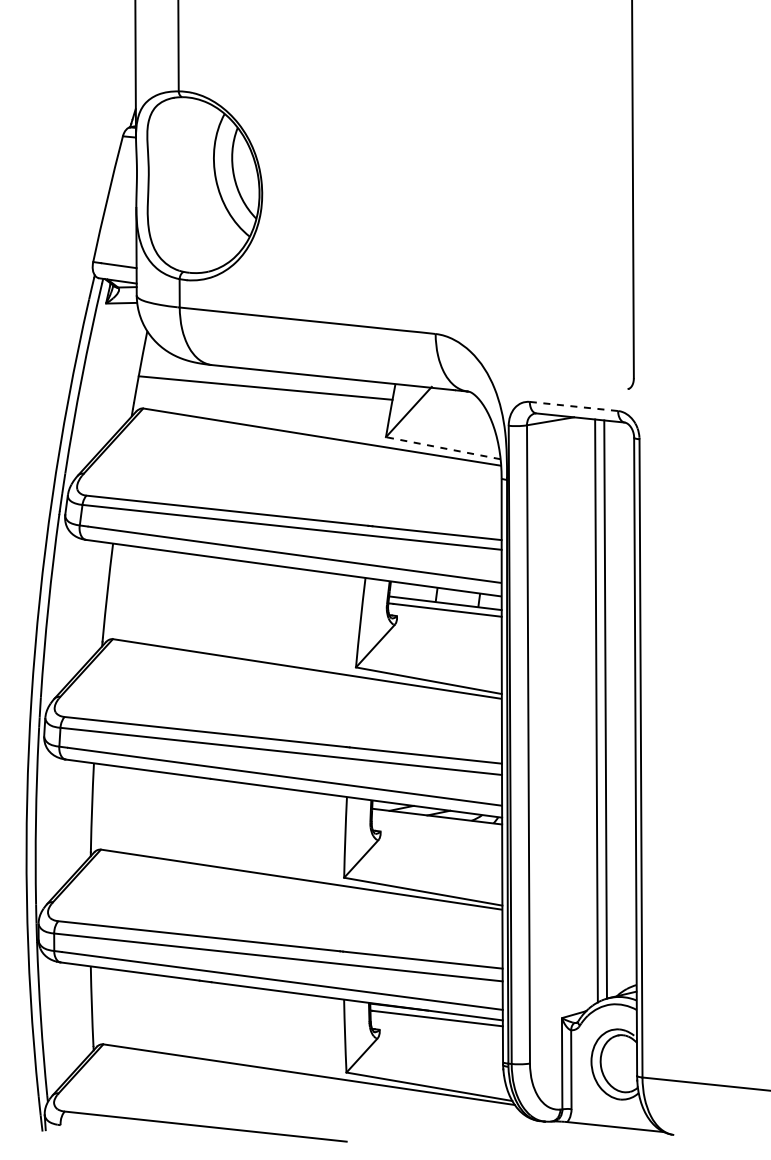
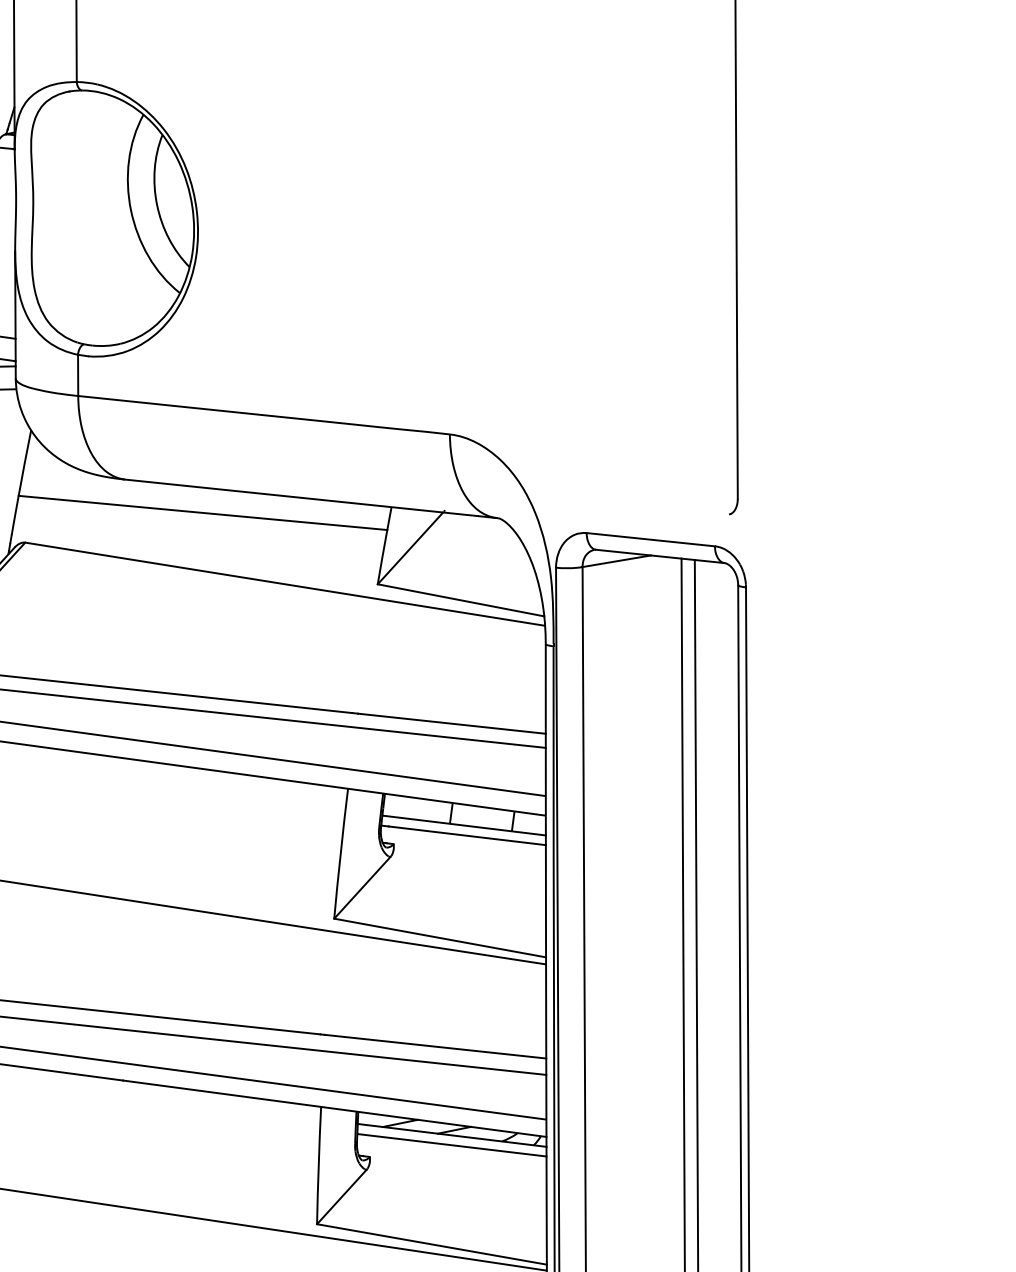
line: (574, 406) -> (651, 539), dashed -> solid
line: (442, 448) -> (459, 600), dashed -> solid
line: (437, 823) -> (452, 1145), added

